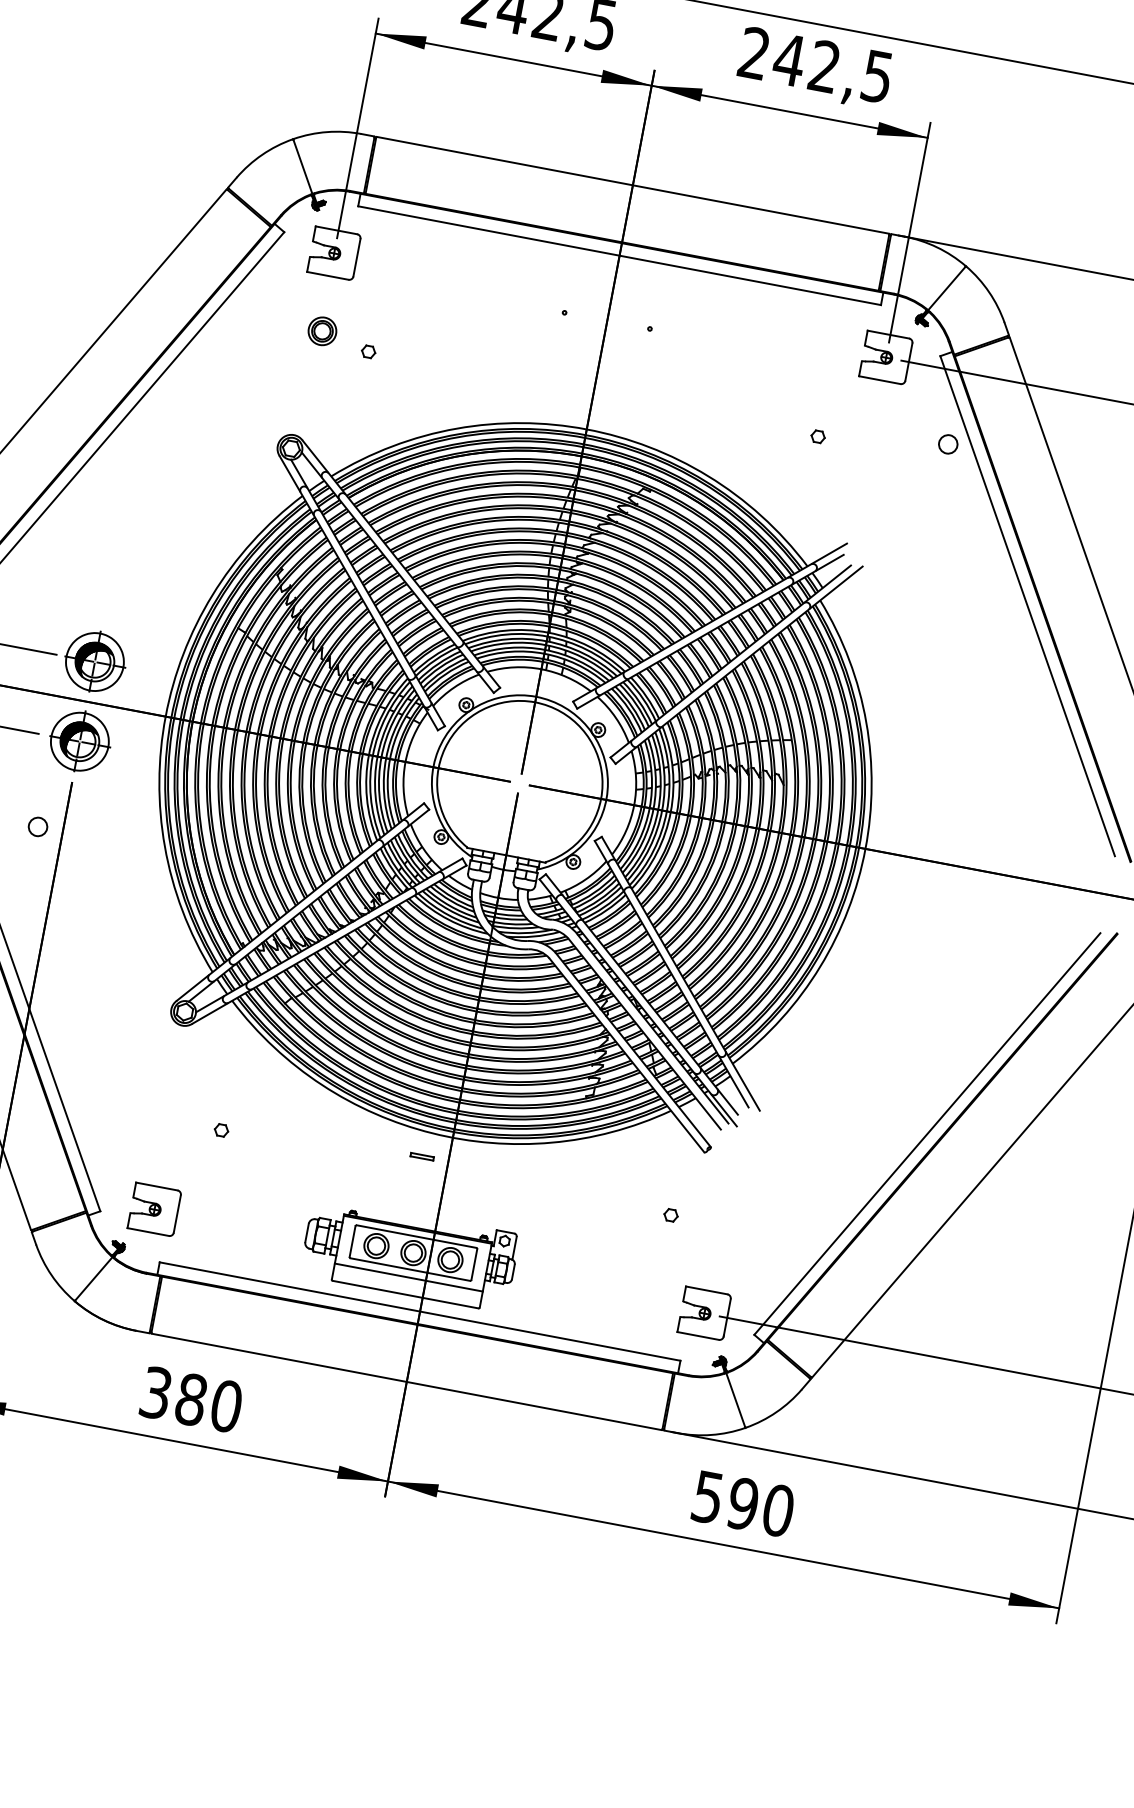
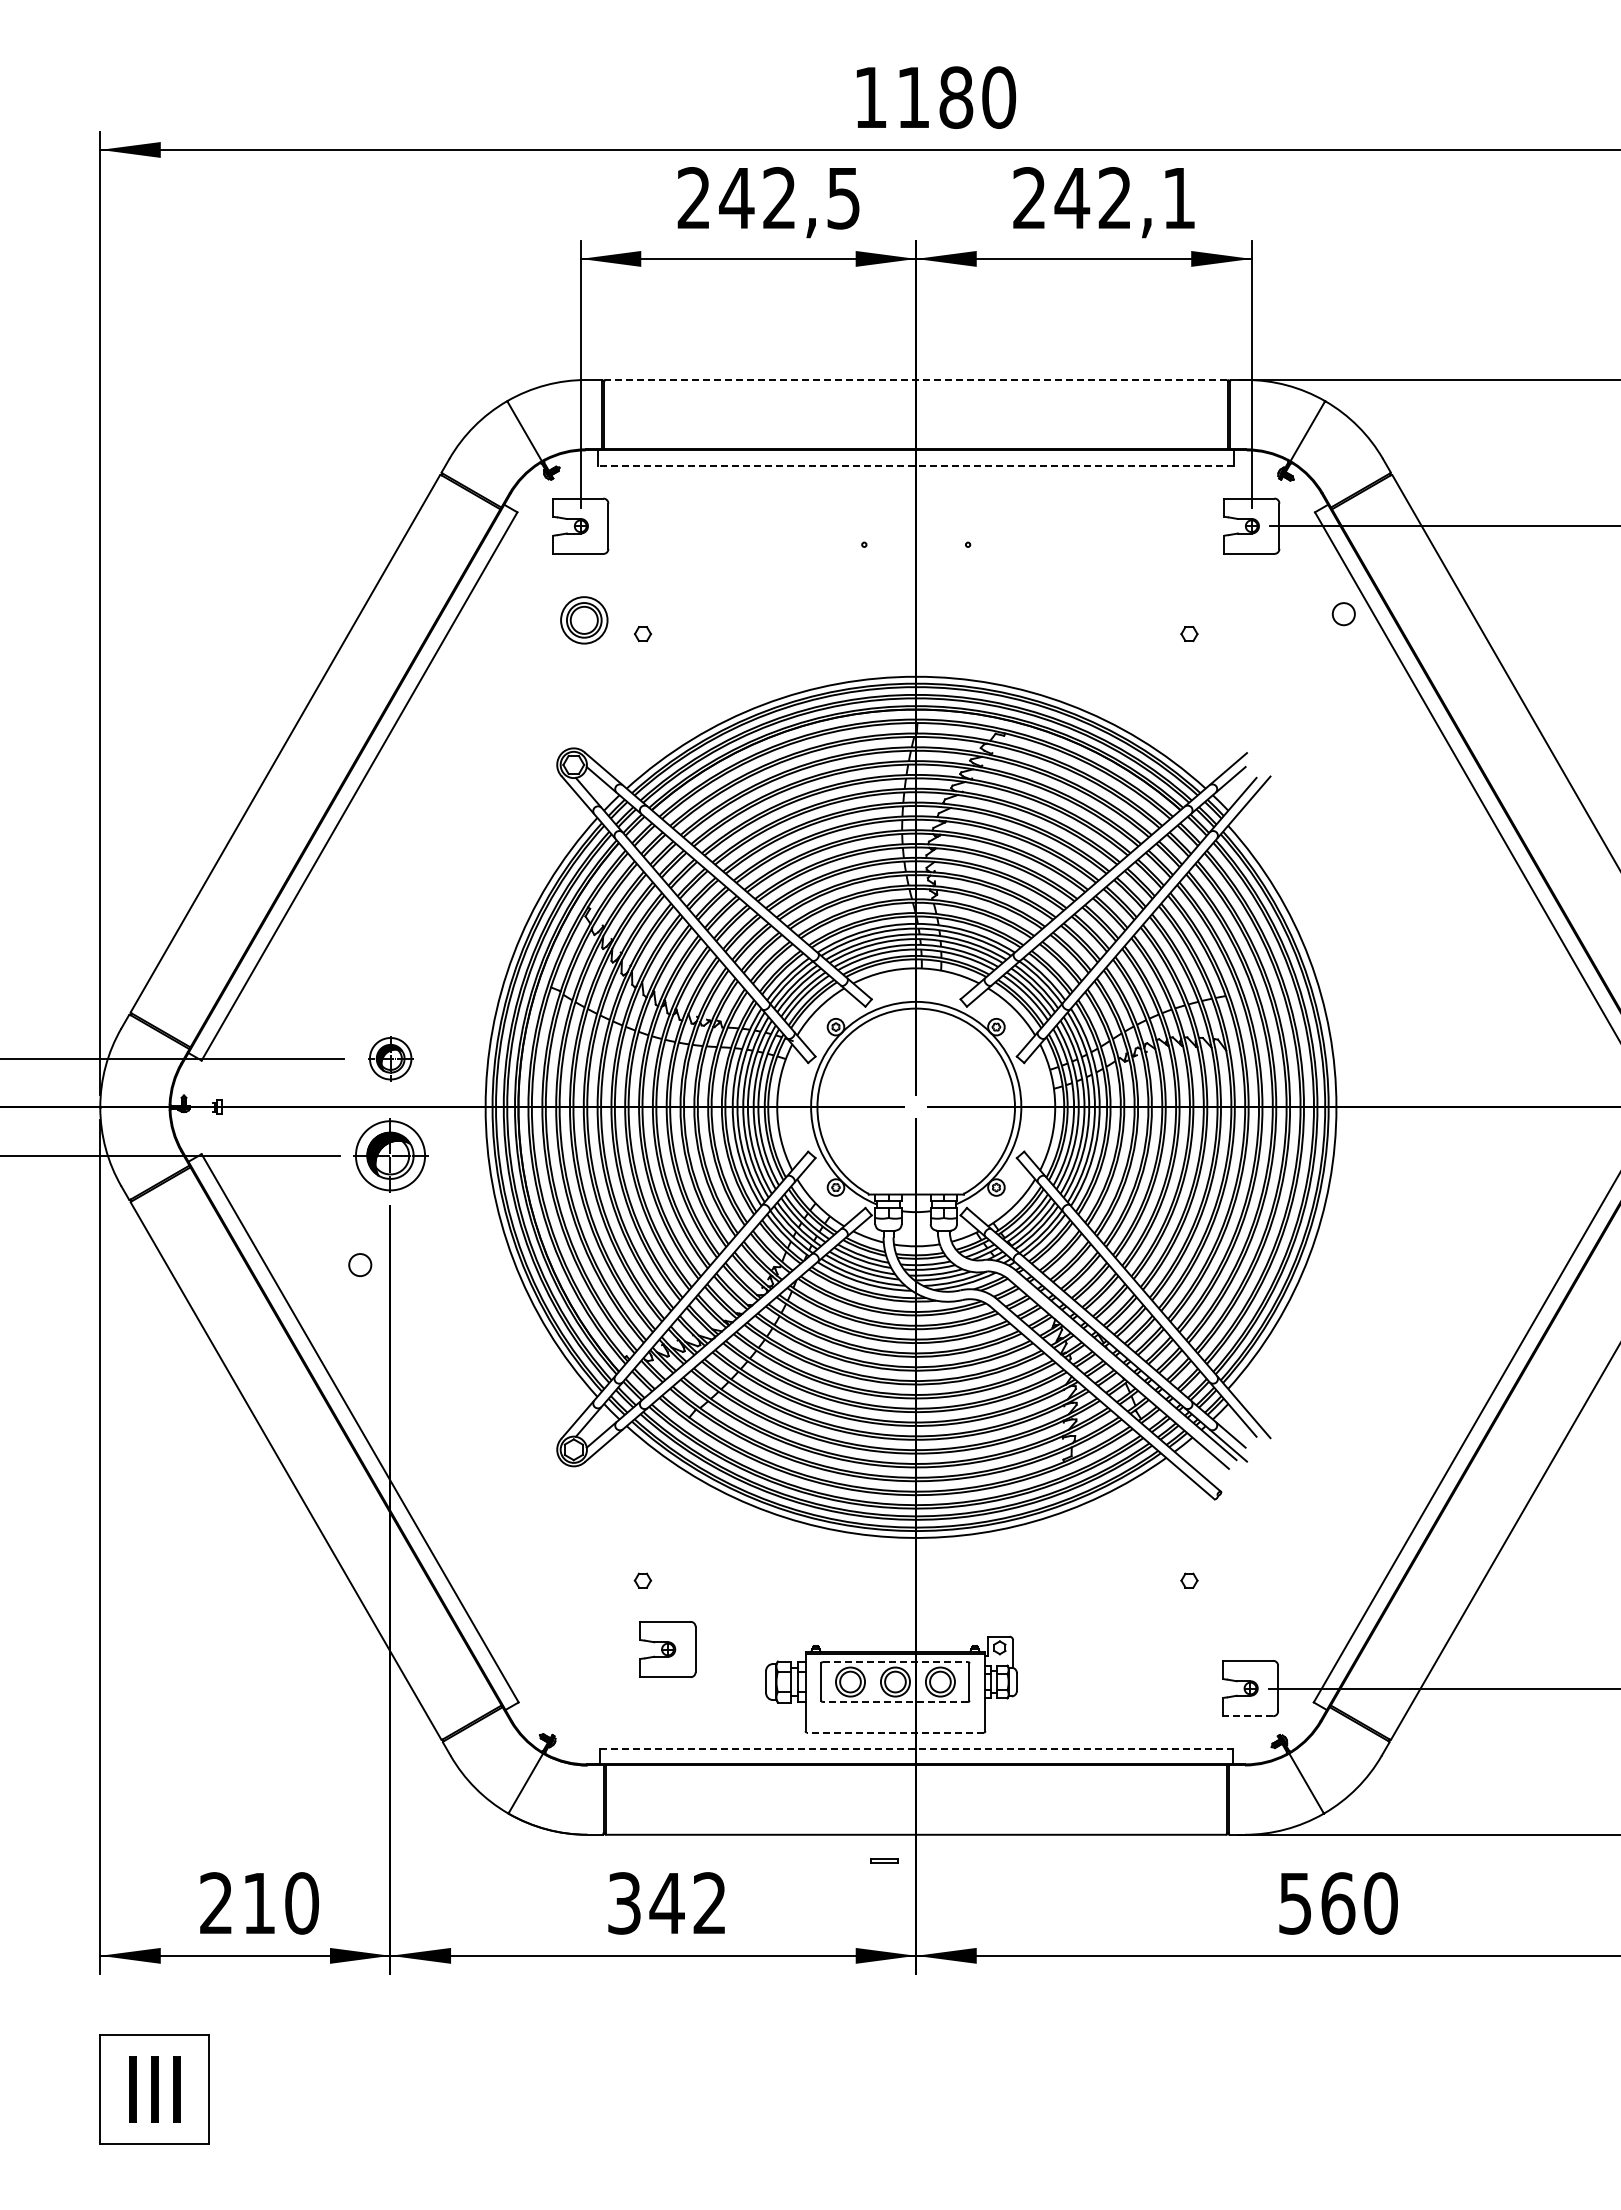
text: (876, 76) -> (1178, 198), 242,5 -> 242,1
line: (632, 185) -> (915, 380), solid -> dashed
line: (619, 255) -> (916, 465), solid -> dashed
part: (322, 330) -> (583, 619), size x1.4
part: (95, 661) -> (390, 1058), size x0.6
part: (422, 1156) -> (884, 1860), moved
part: (154, 1209) -> (667, 1649), moved
line: (416, 1237) -> (895, 1662), solid -> dashed
line: (410, 1269) -> (895, 1702), solid -> dashed
line: (408, 1277) -> (895, 1711), removed
line: (405, 1294) -> (895, 1732), solid -> dashed
line: (420, 1311) -> (916, 1749), solid -> dashed
line: (697, 1336) -> (1247, 1716), solid -> dashed
text: (207, 1402) -> (687, 1903), 380 -> 342
text: (743, 1504) -> (1338, 1903), 590 -> 560

